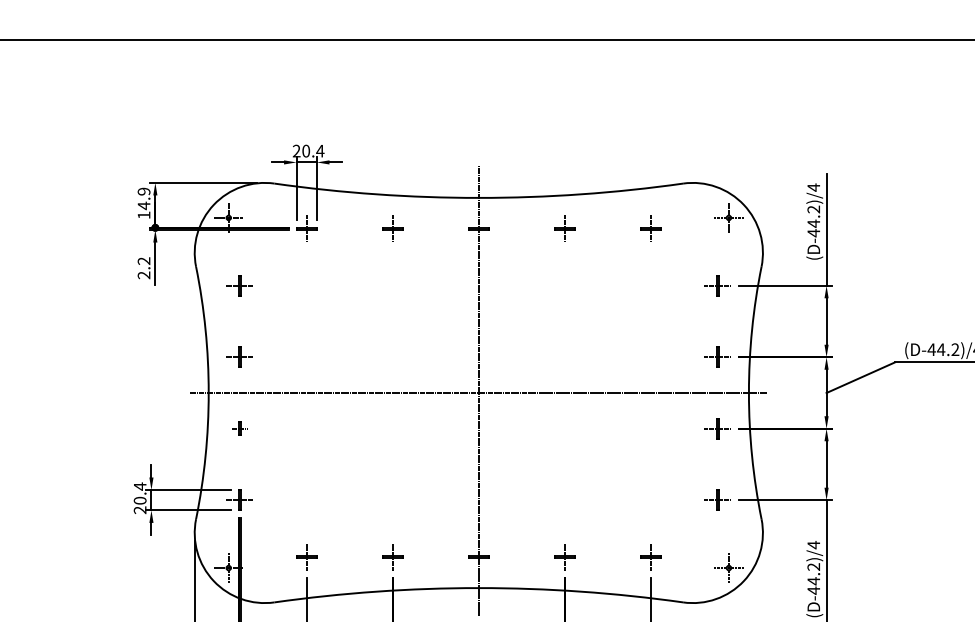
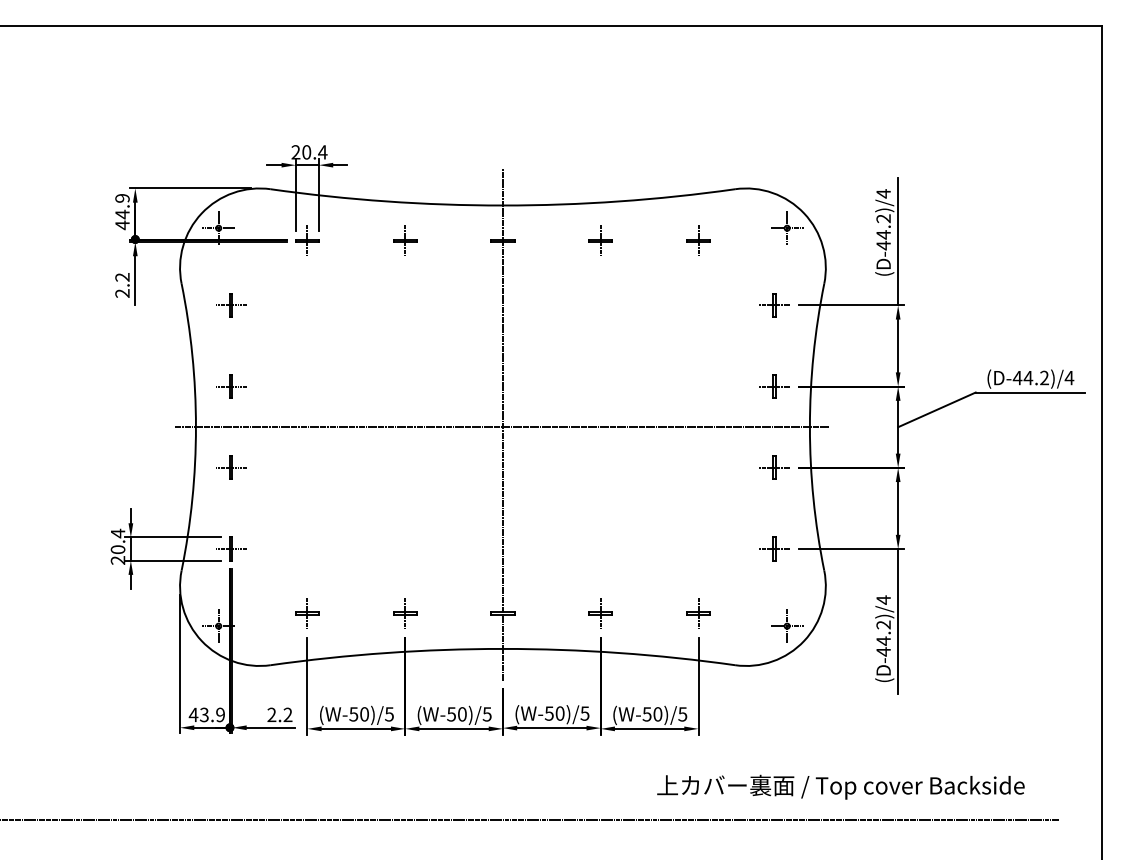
text: (144, 215) -> (122, 225), 14.9 -> 44.9
part: (239, 428) -> (231, 467), size x1.67

